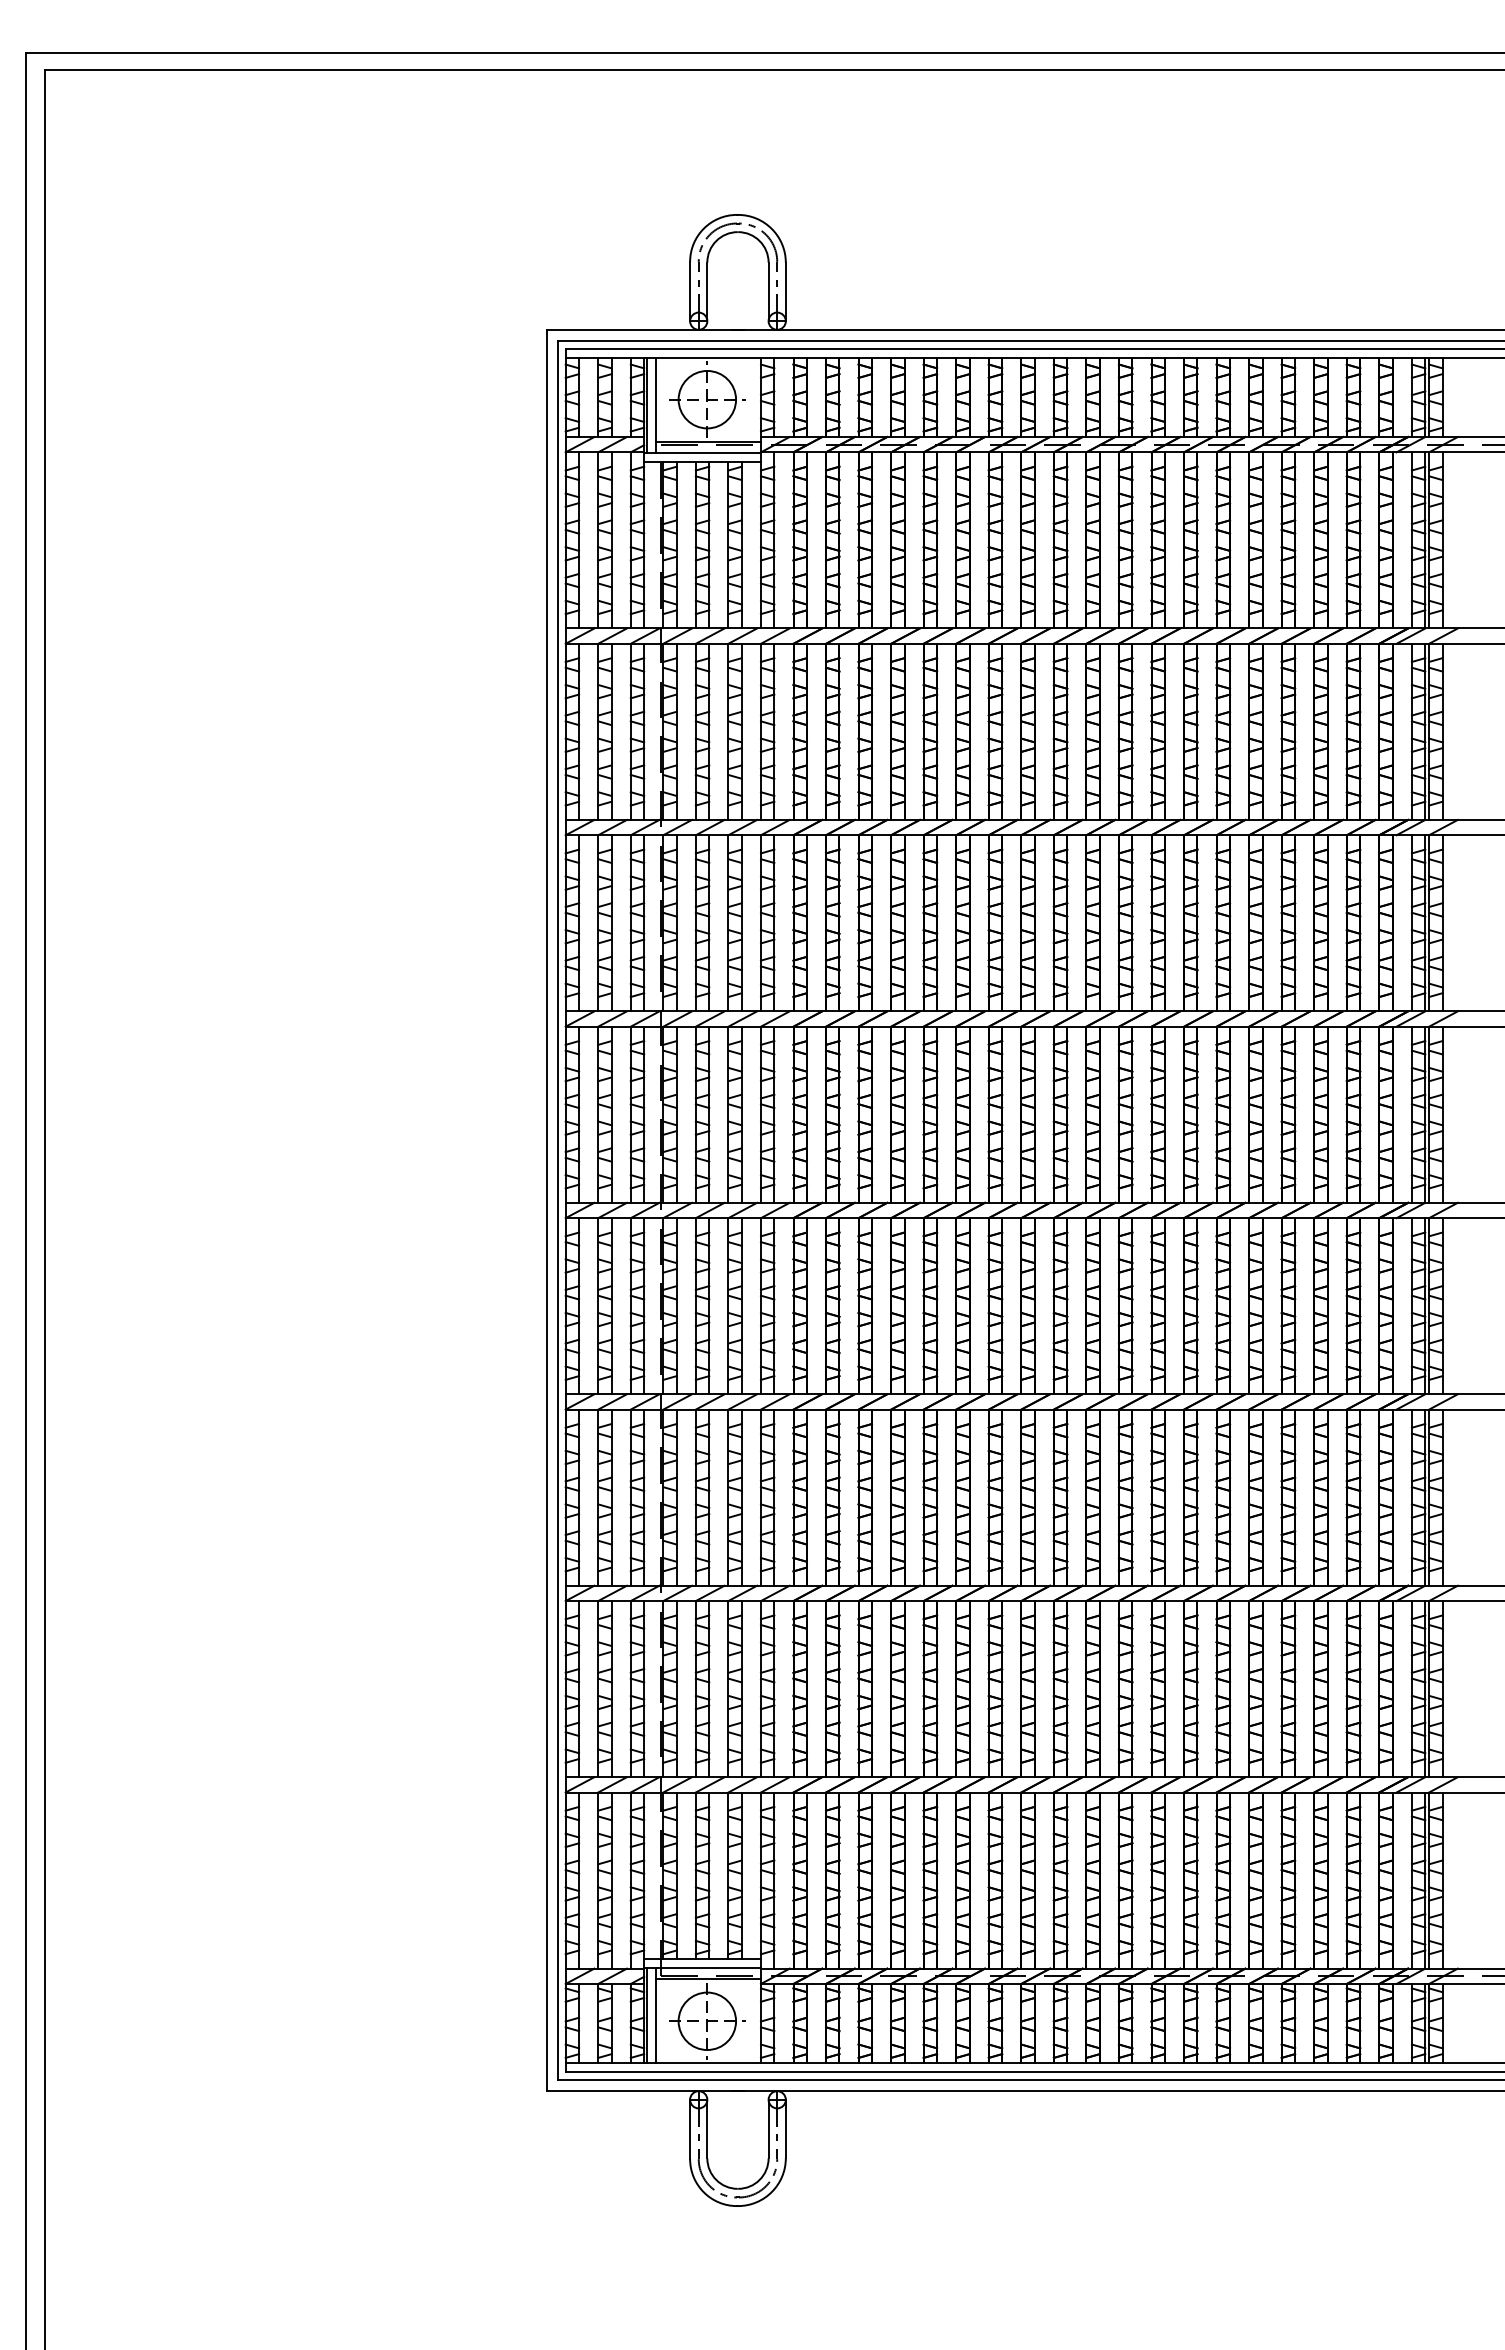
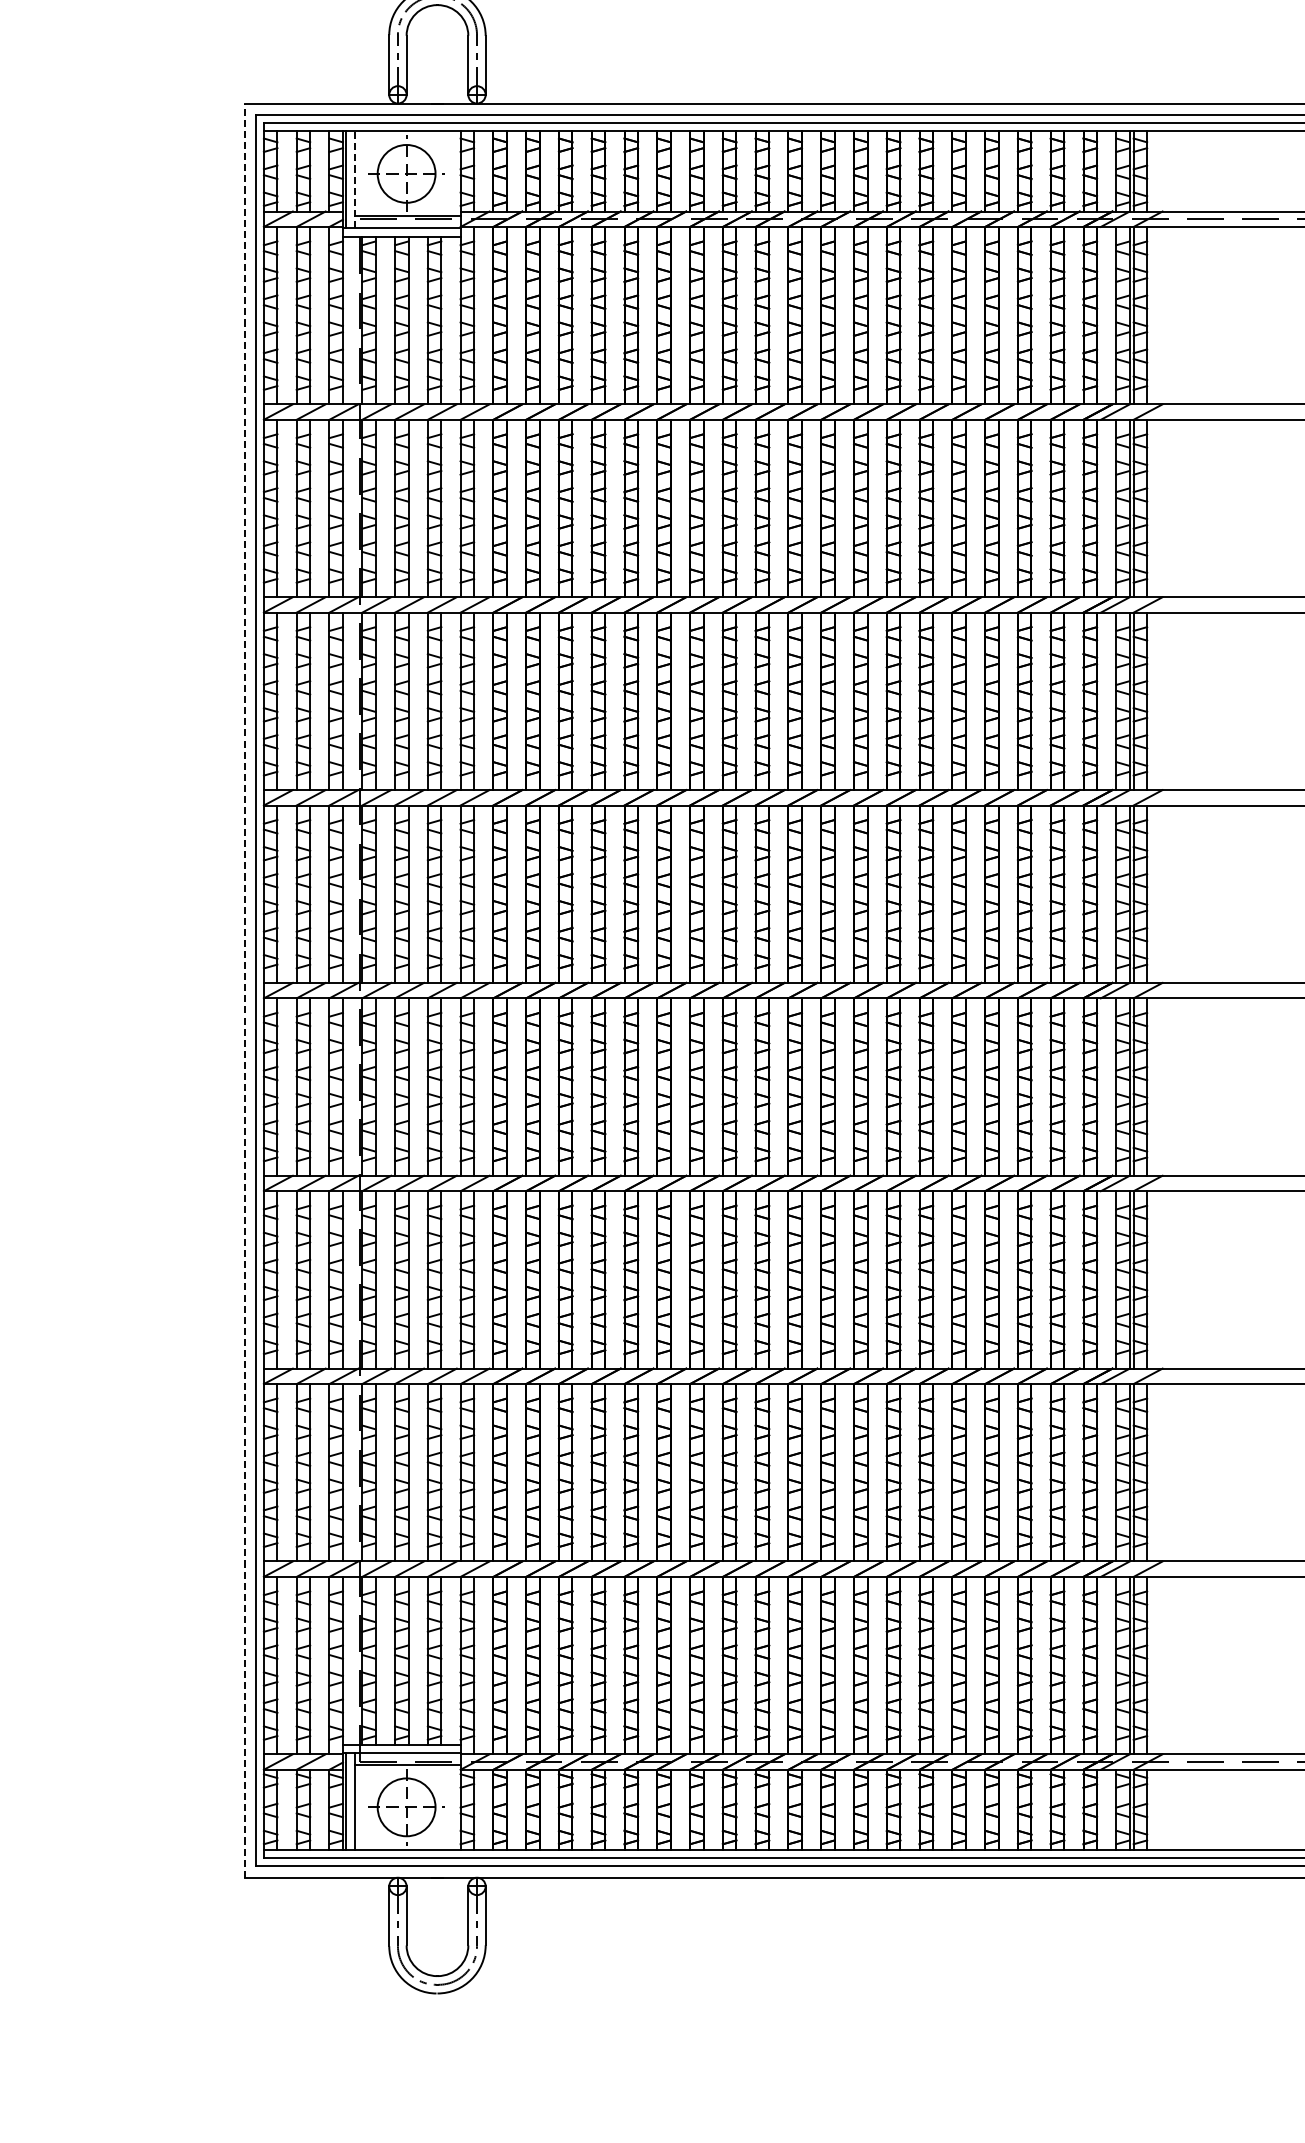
line: (655, 405) -> (354, 179), solid -> dashed
line: (546, 1210) -> (244, 990), solid -> dashed

